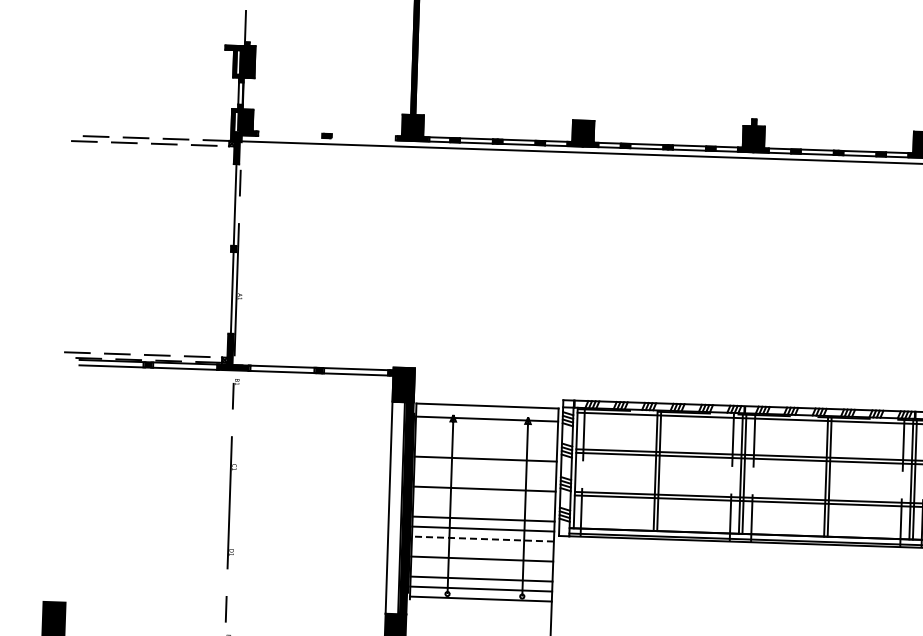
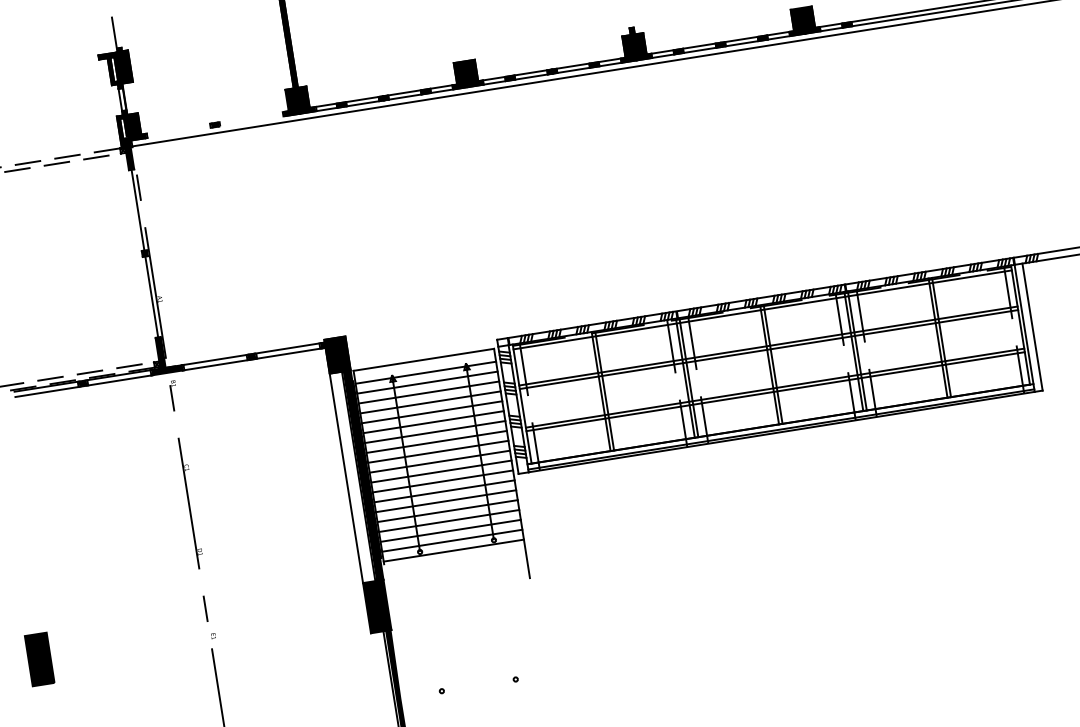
line: (486, 428) -> (427, 382), added
line: (485, 438) -> (428, 392), added
line: (486, 449) -> (430, 402), added
line: (485, 469) -> (433, 422), added
line: (485, 479) -> (435, 432), added
line: (484, 498) -> (438, 451), added
line: (483, 508) -> (439, 461), added
line: (482, 539) -> (444, 491), dashed -> solid
line: (482, 549) -> (445, 501), added
line: (482, 568) -> (449, 520), added

